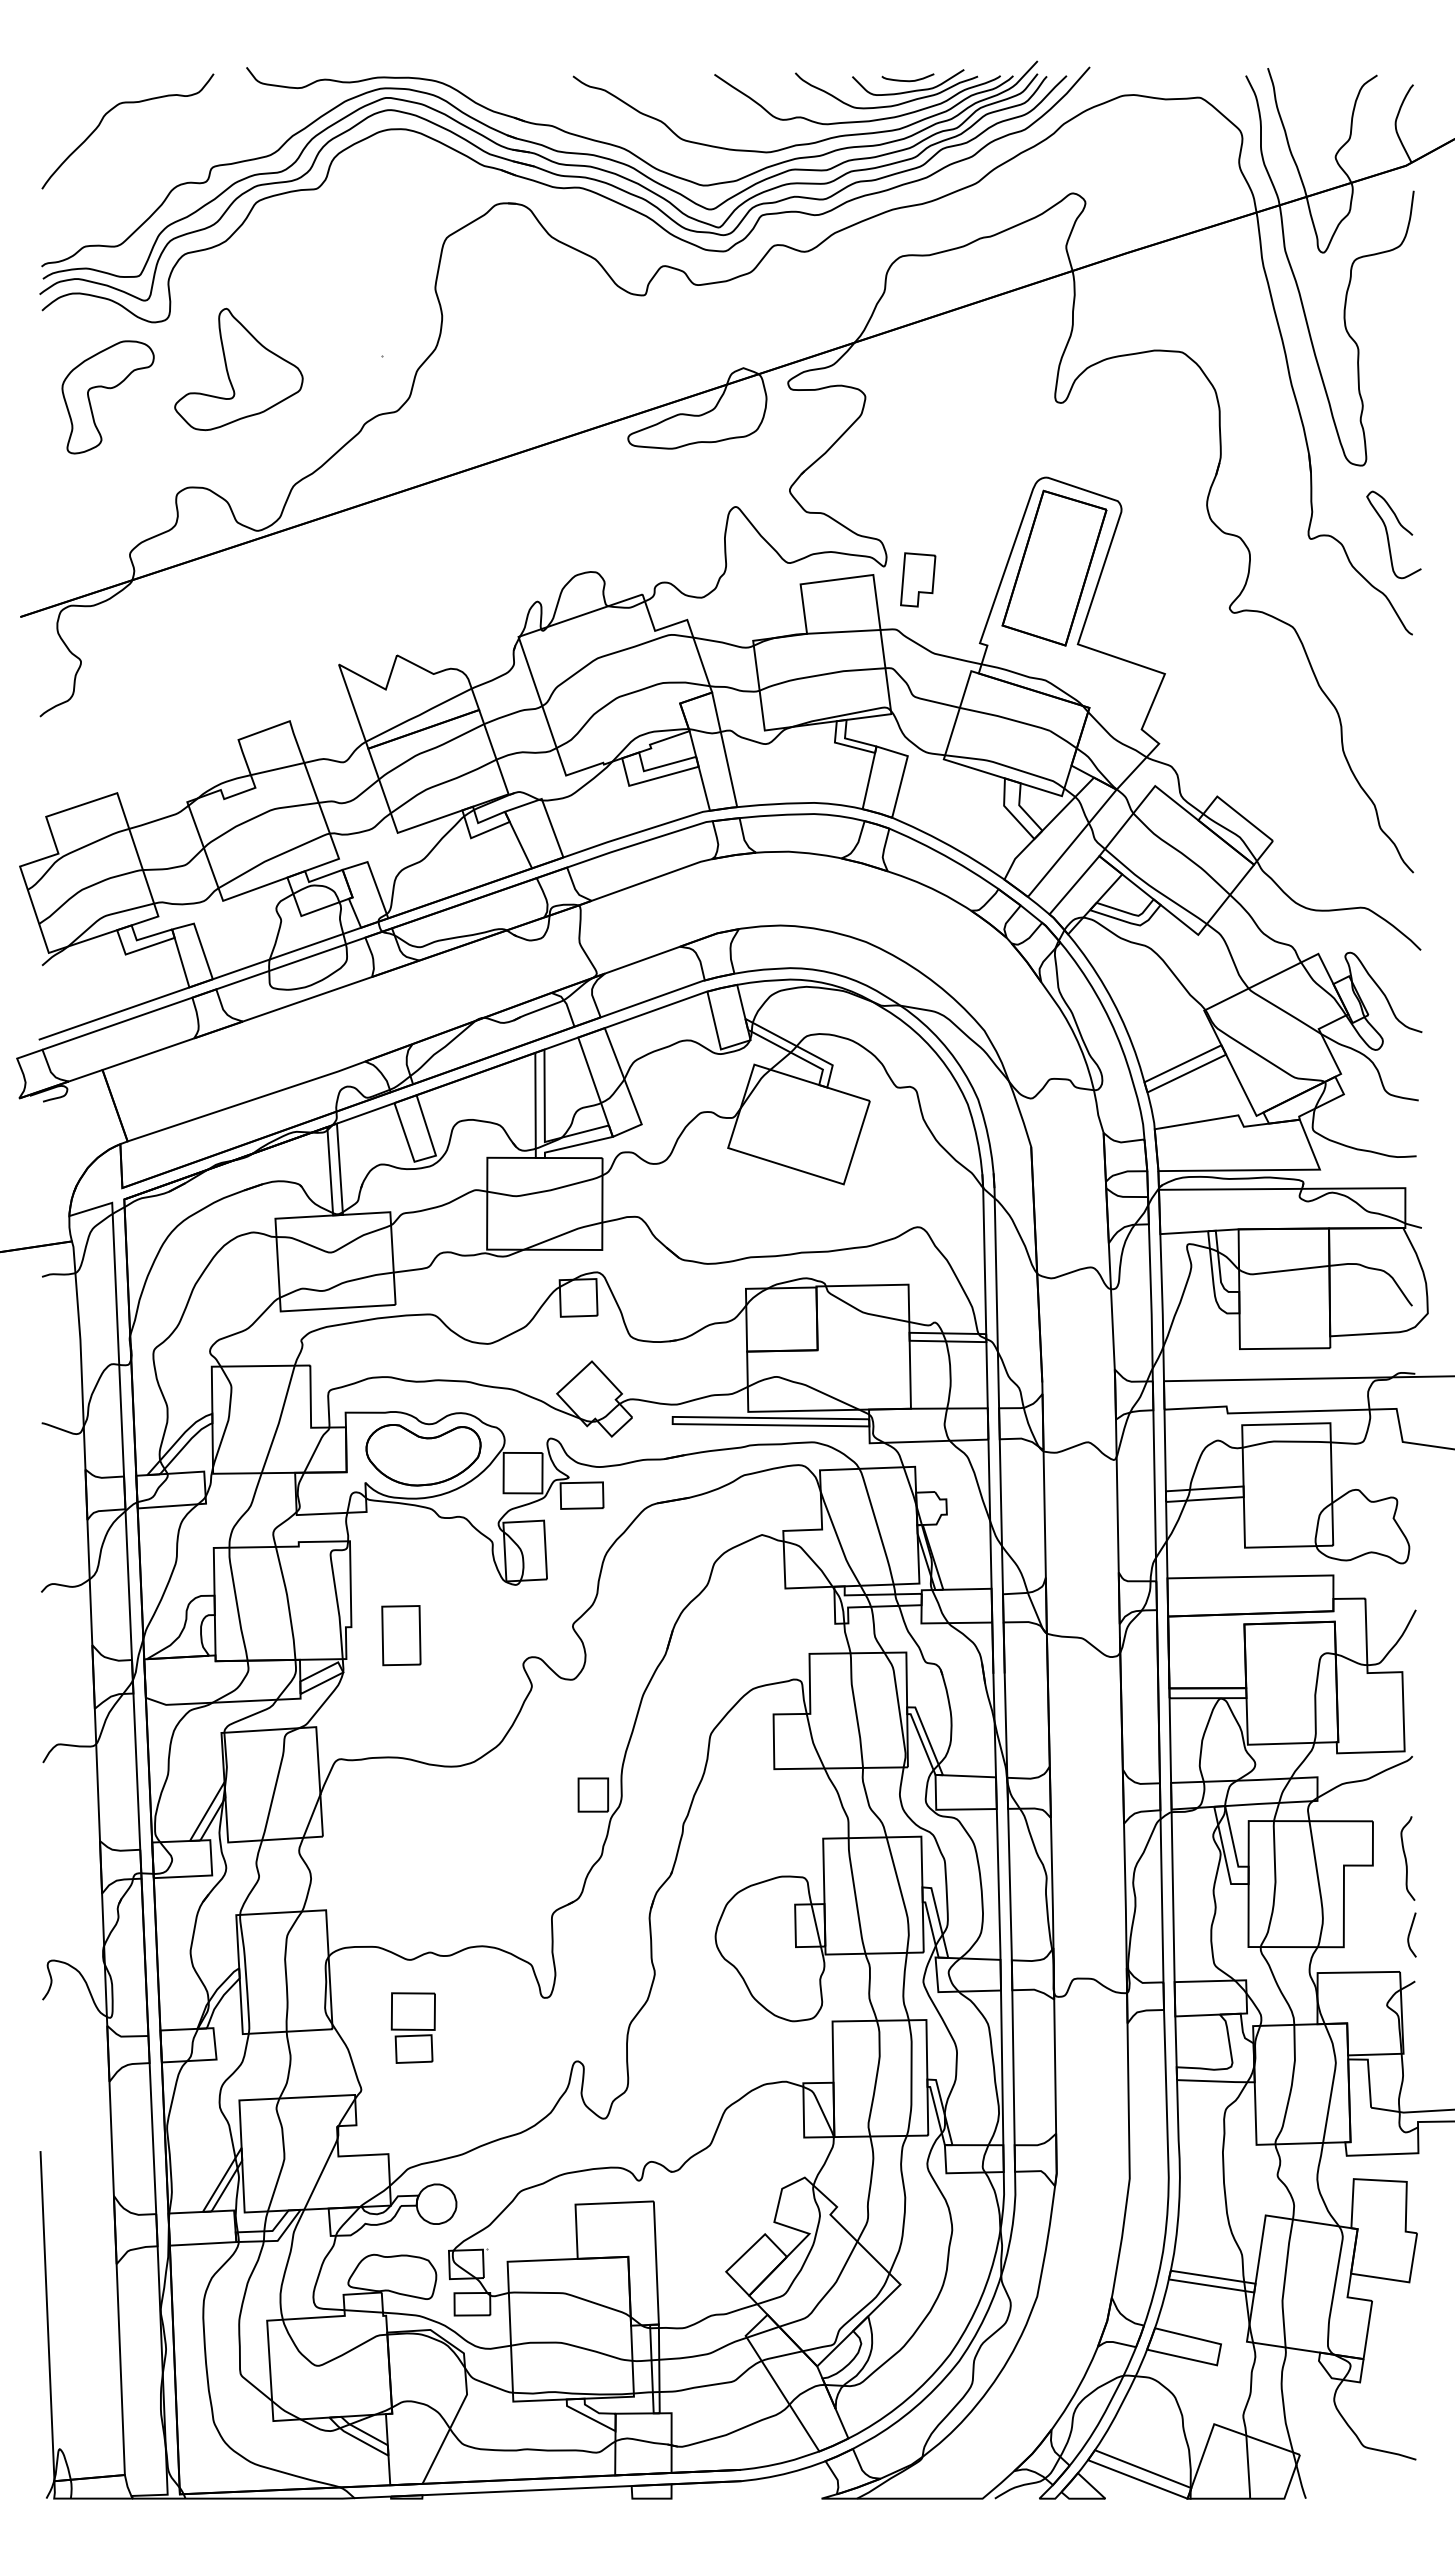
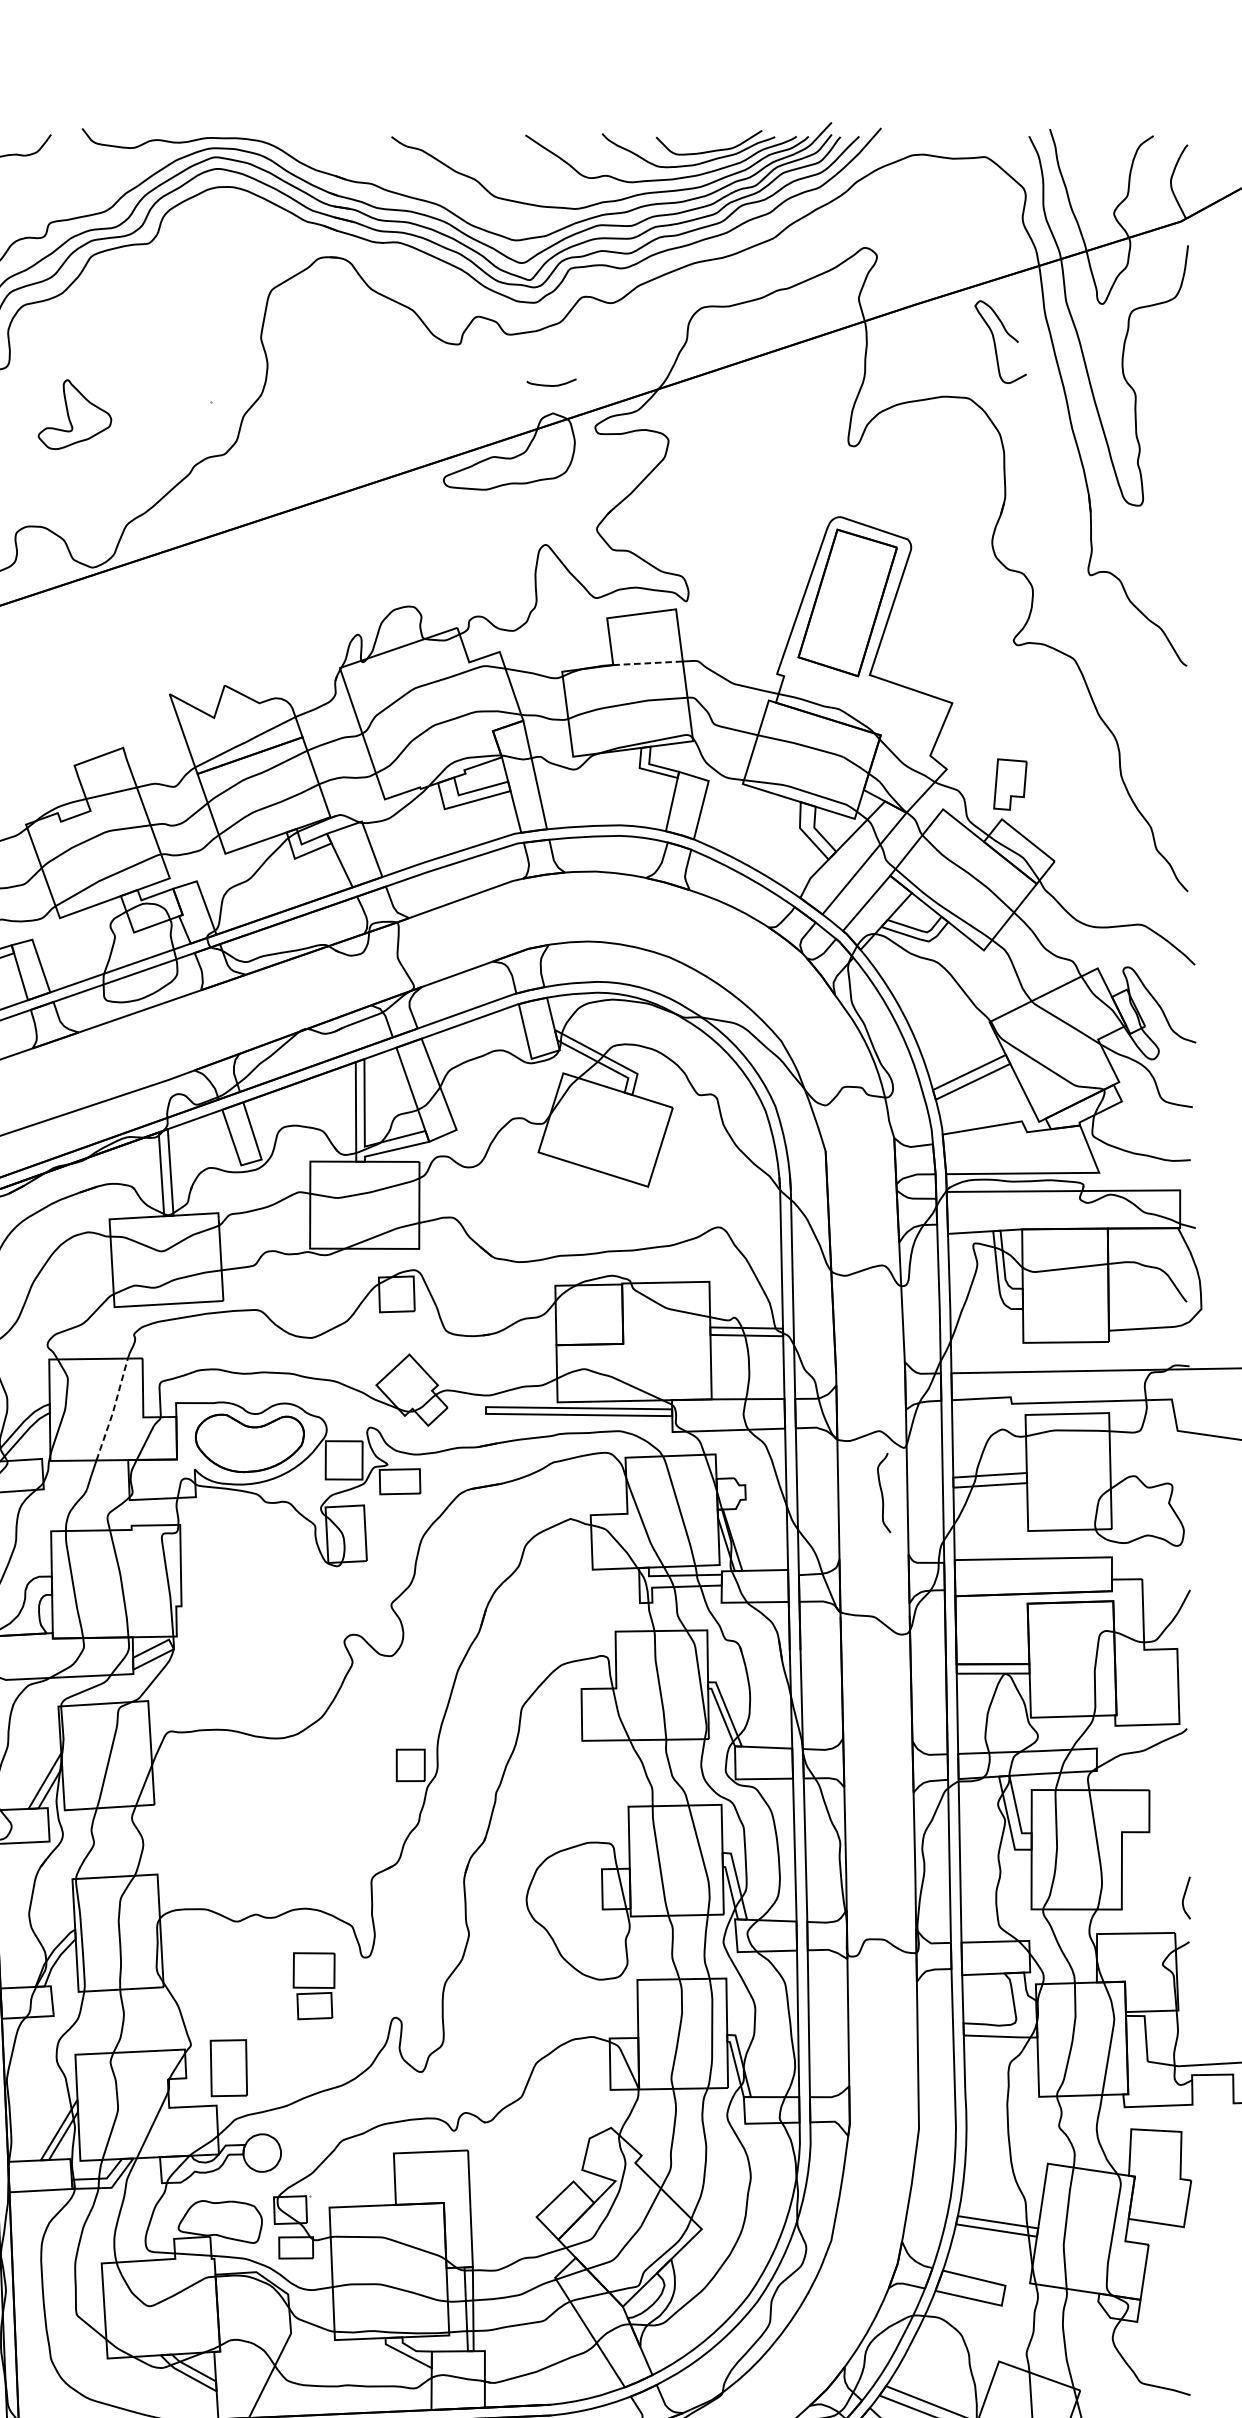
curve: (907, 80) -> (551, 385), moved
part: (238, 369) -> (74, 414), size x0.6
curve: (1388, 534) -> (995, 341), moved
part: (918, 579) -> (1010, 784), moved
line: (843, 631) -> (647, 662), solid -> dashed
line: (279, 1420) -> (113, 1410), solid -> dashed
part: (401, 1635) -> (228, 2068), moved
curve: (1406, 1858) -> (882, 1492), moved
part: (412, 2027) -> (313, 1985), moved

